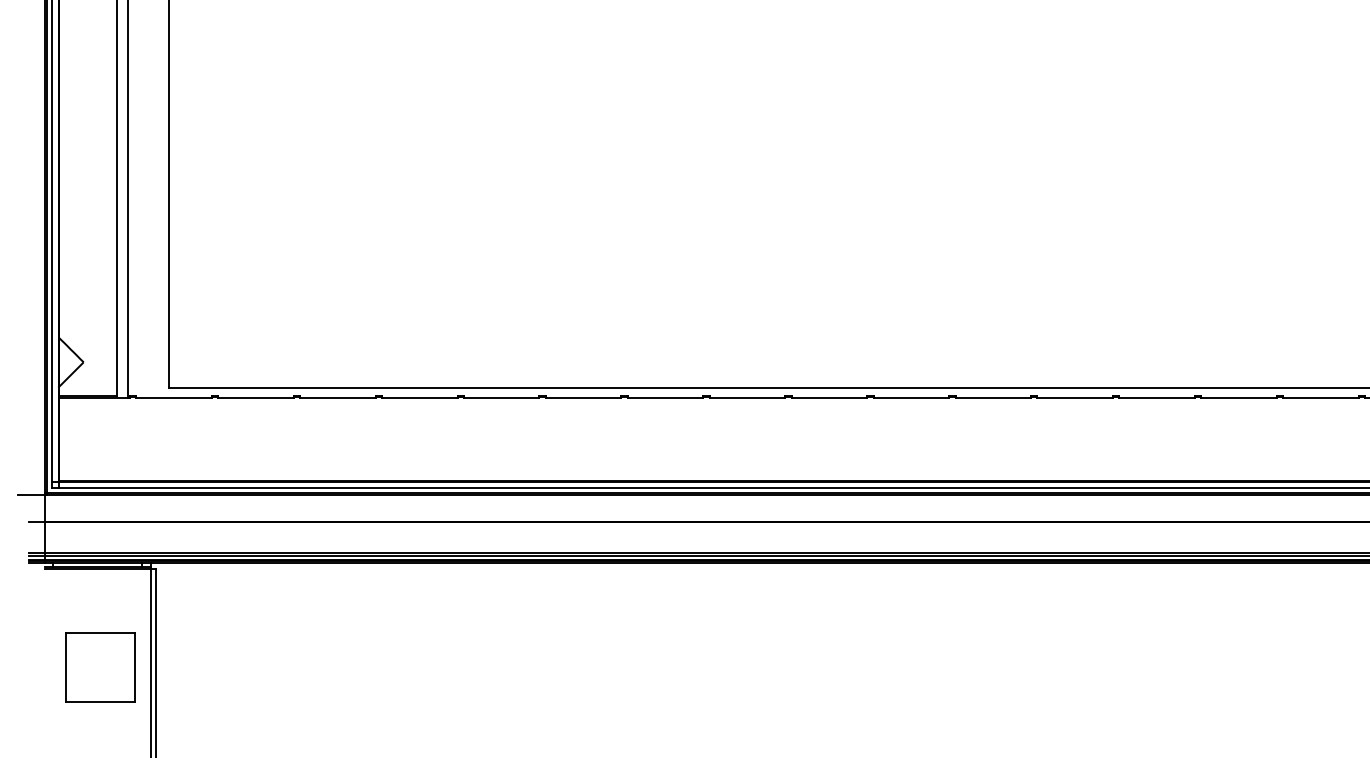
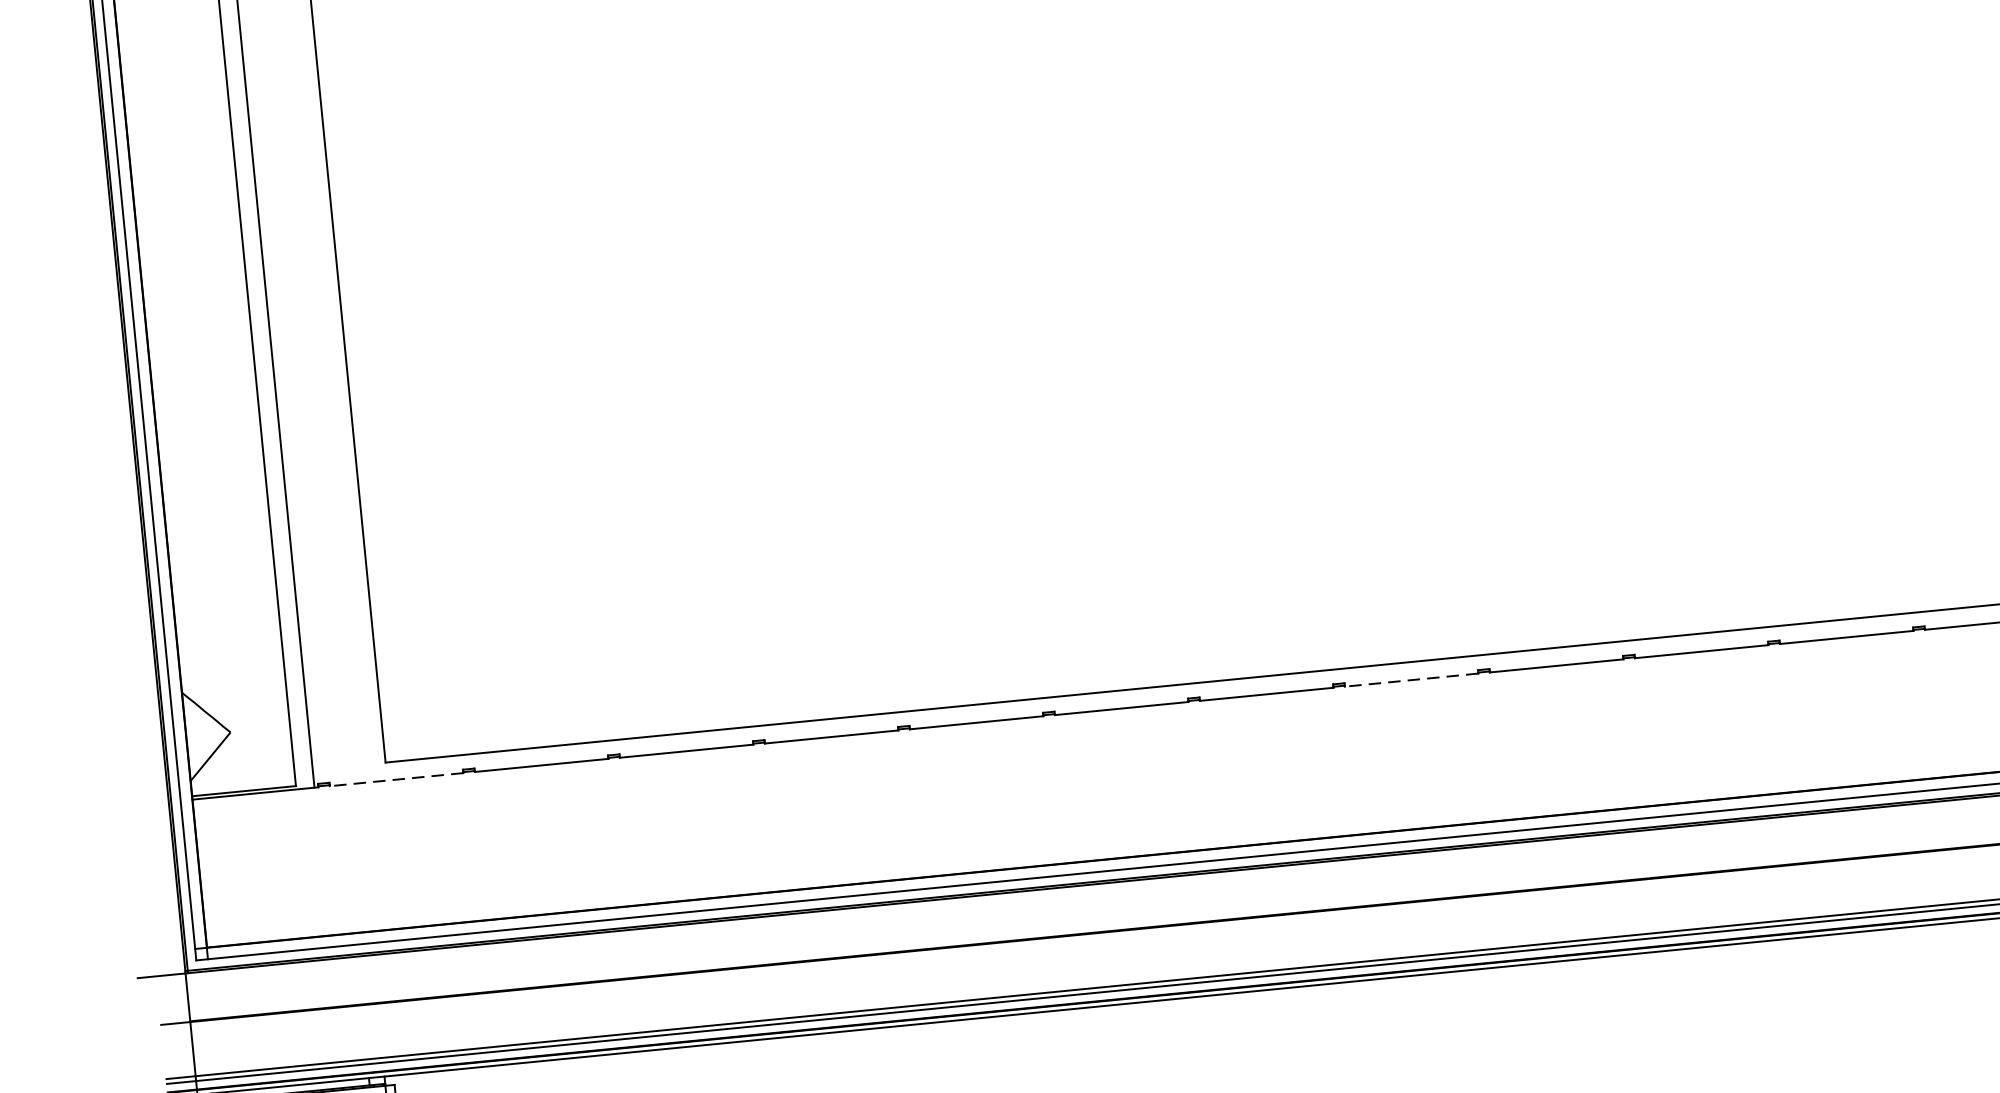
line: (174, 397) -> (397, 778), solid -> dashed
line: (747, 397) -> (1411, 679), solid -> dashed

